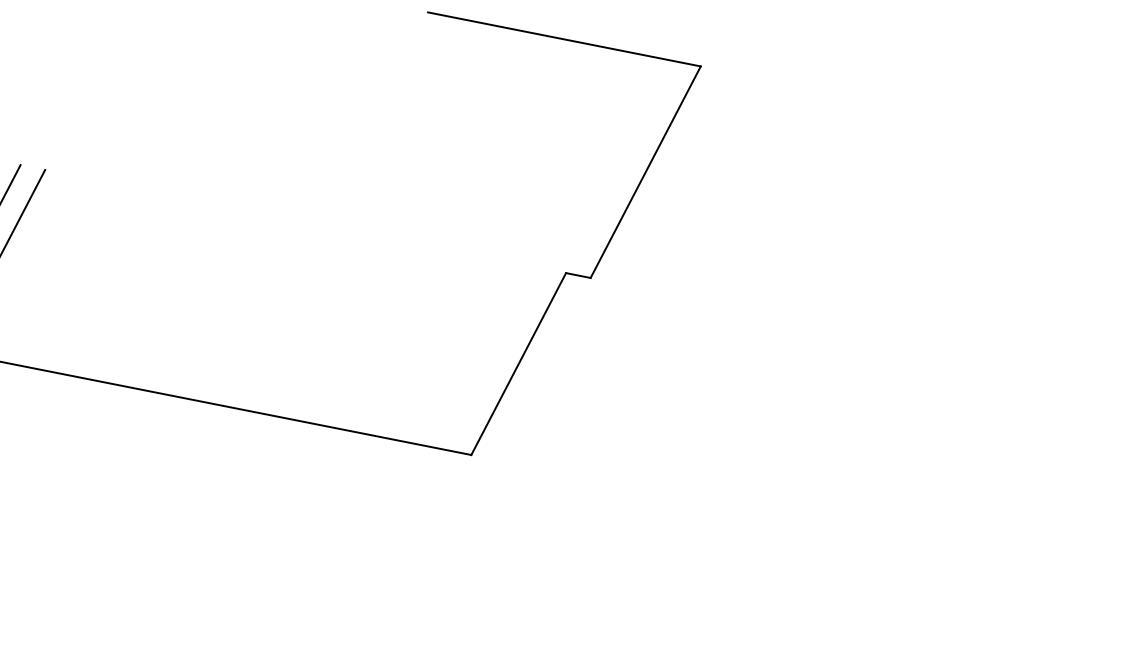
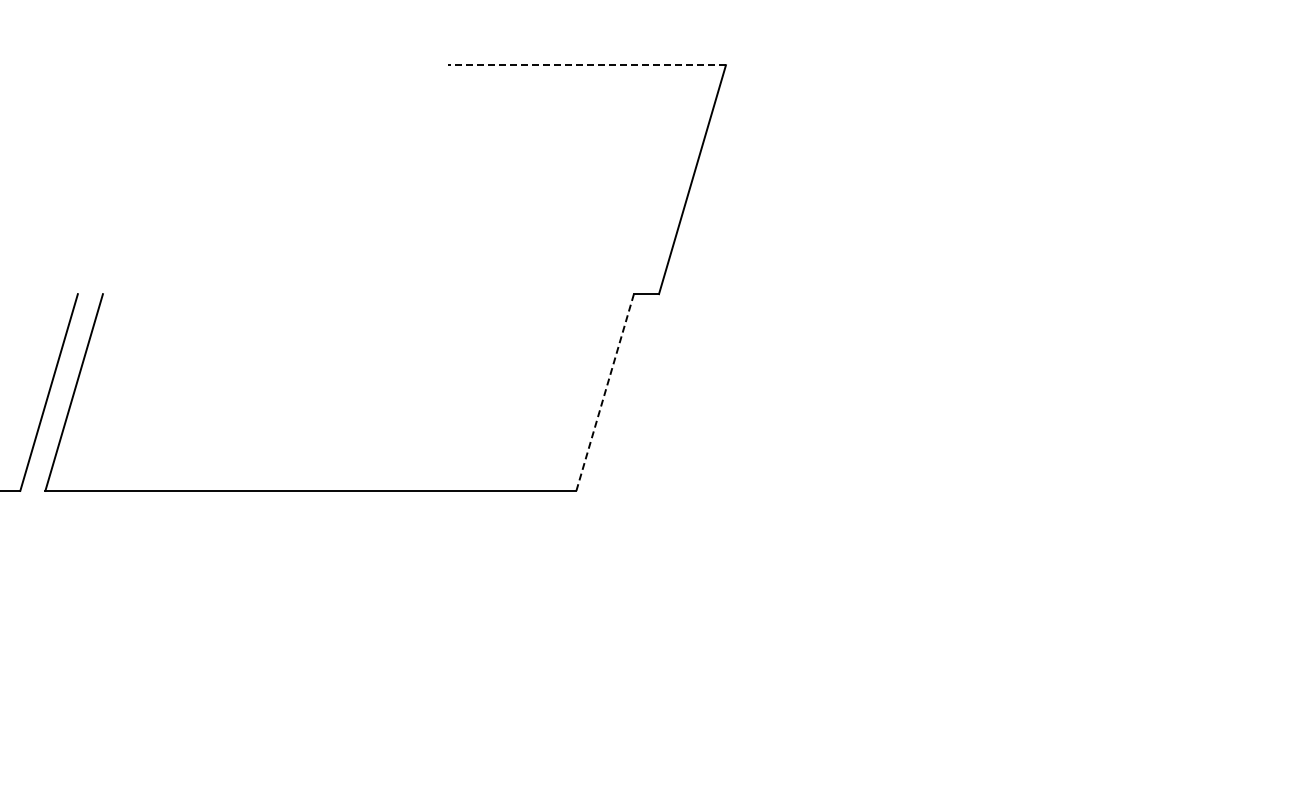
line: (563, 39) -> (586, 65), solid -> dashed
line: (519, 364) -> (605, 392), solid -> dashed

